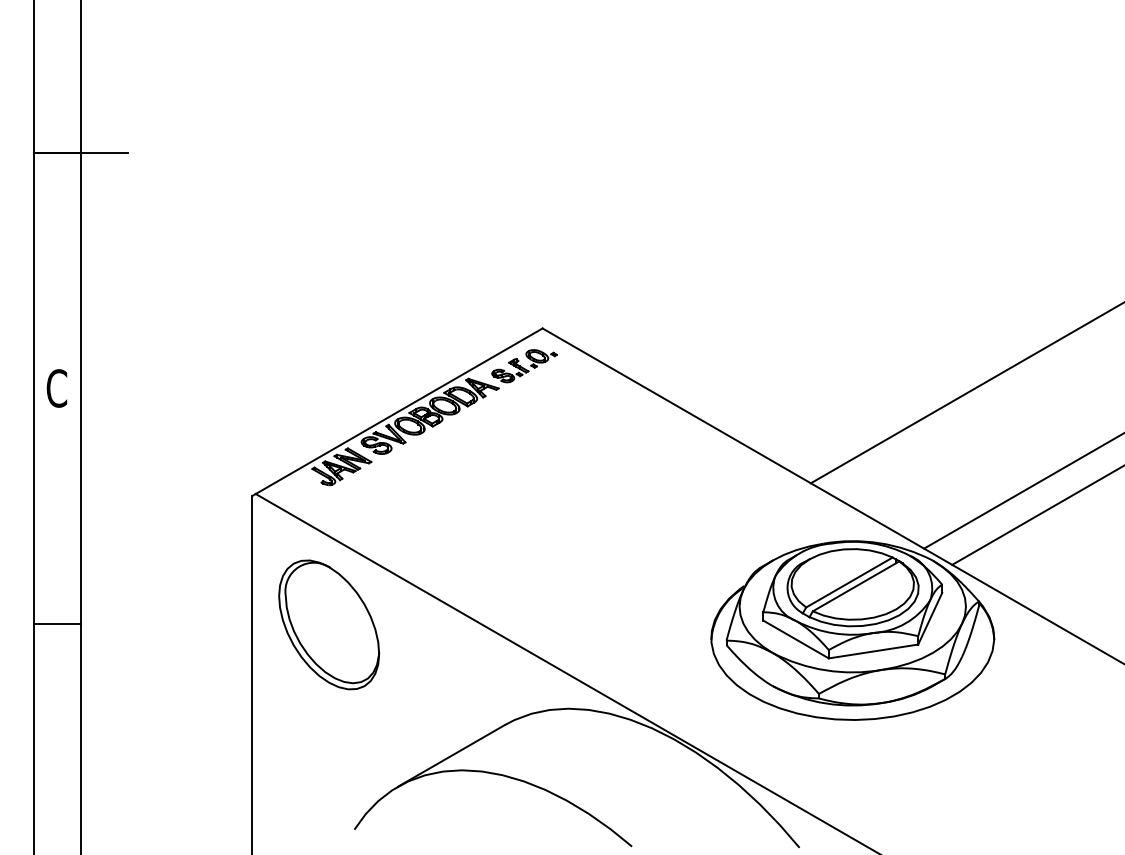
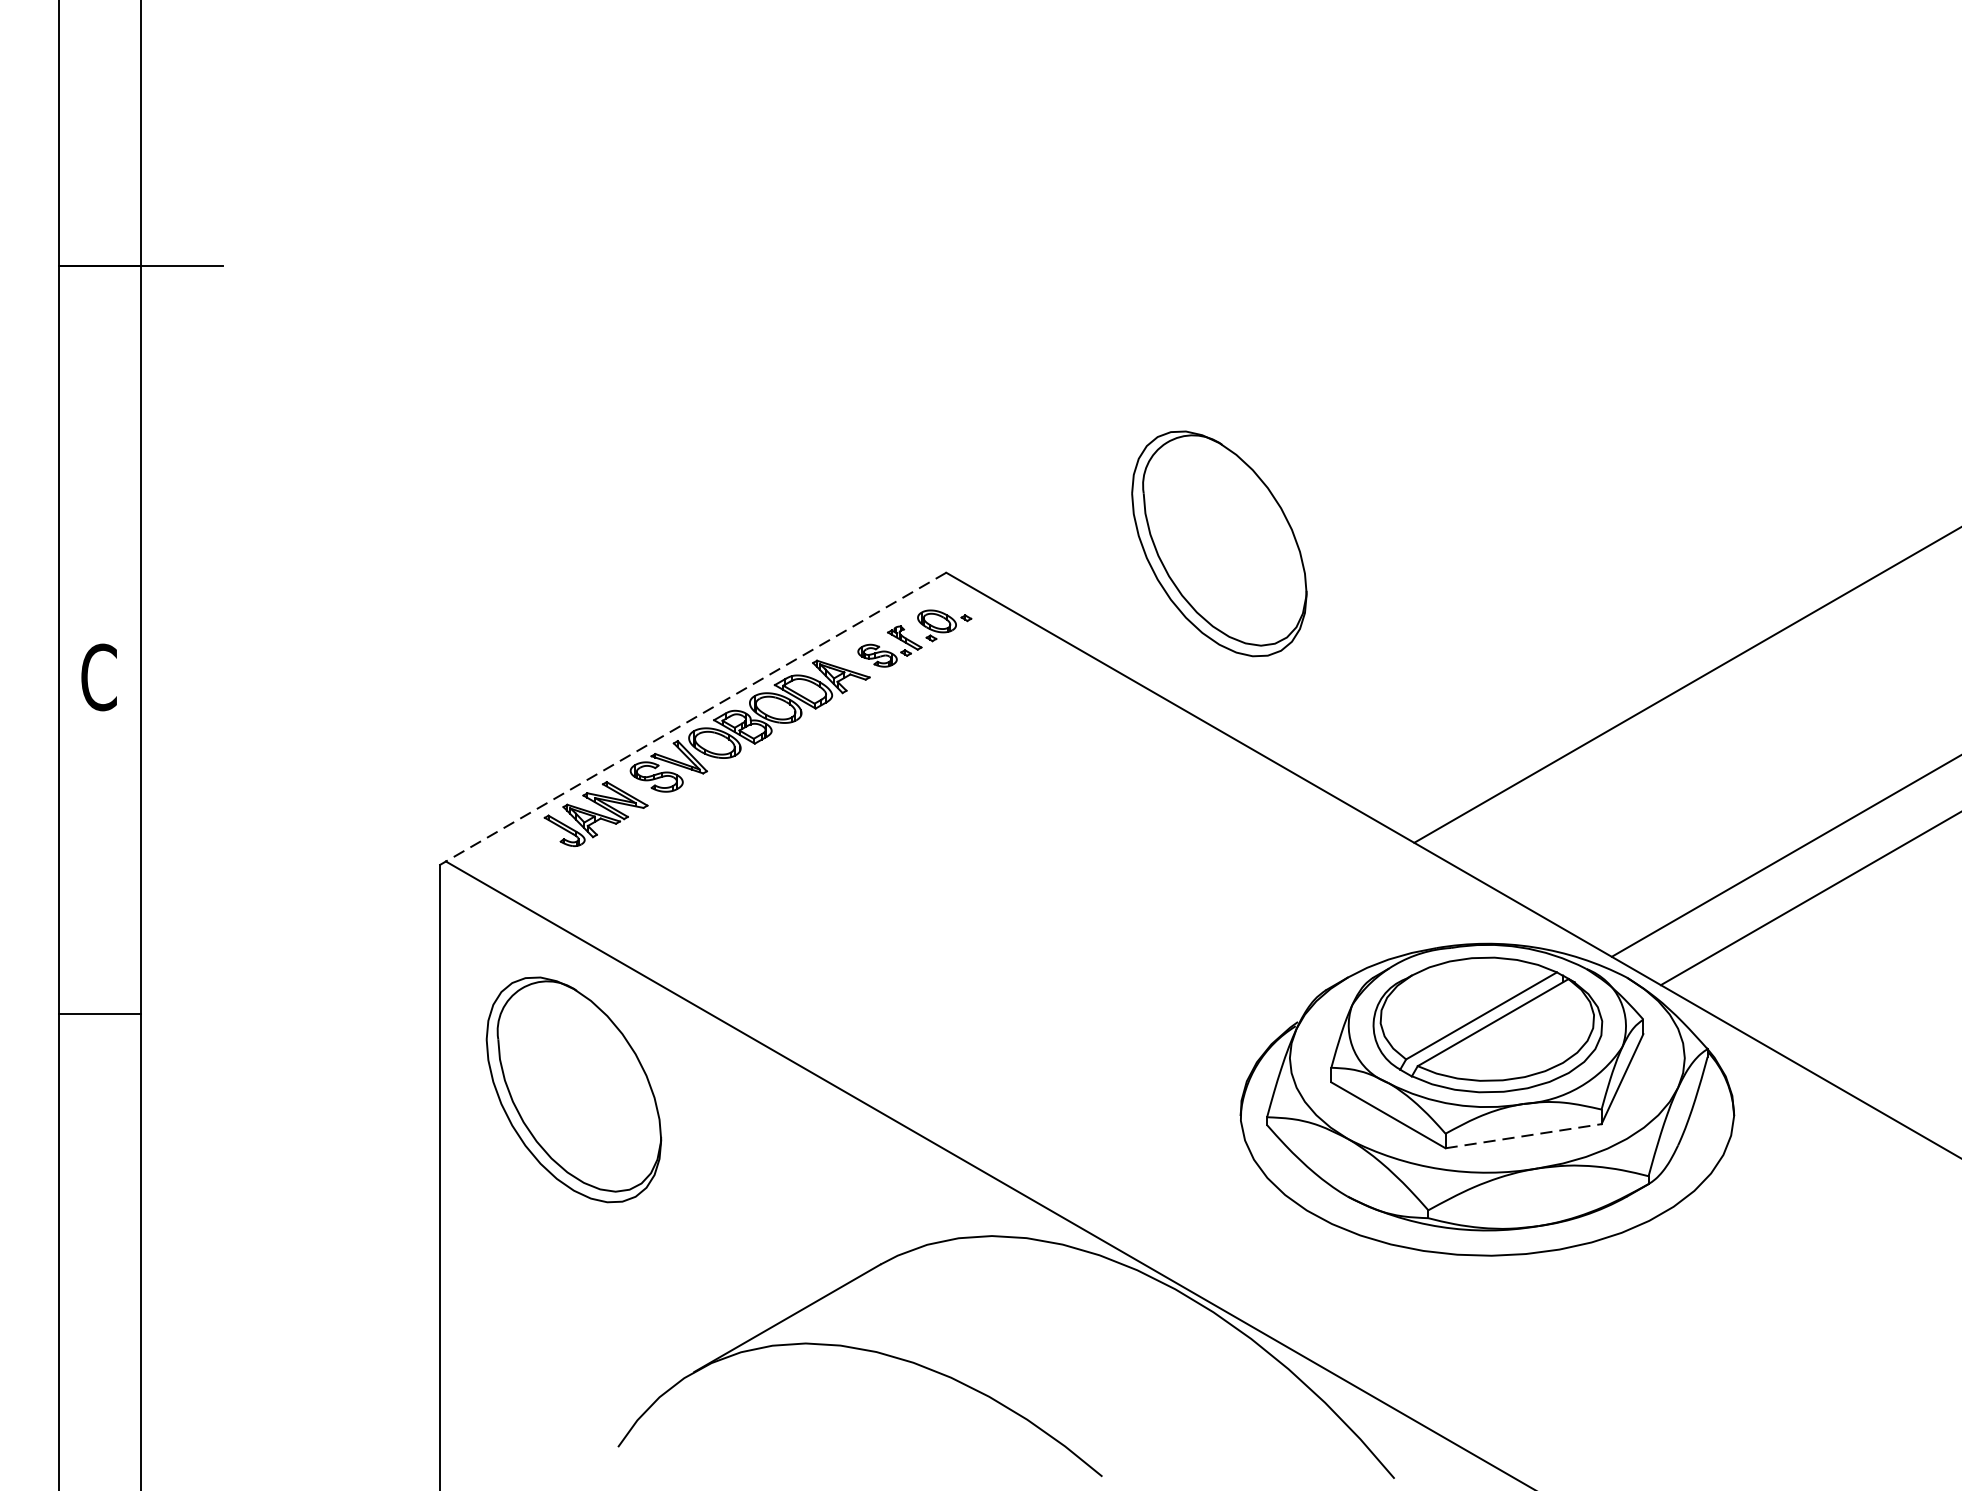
part: (699, 311) -> (1219, 543), added
line: (399, 411) -> (696, 717), solid -> dashed
line: (56, 624) -> (98, 1014), moved
line: (874, 651) -> (1525, 1136), solid -> dashed

